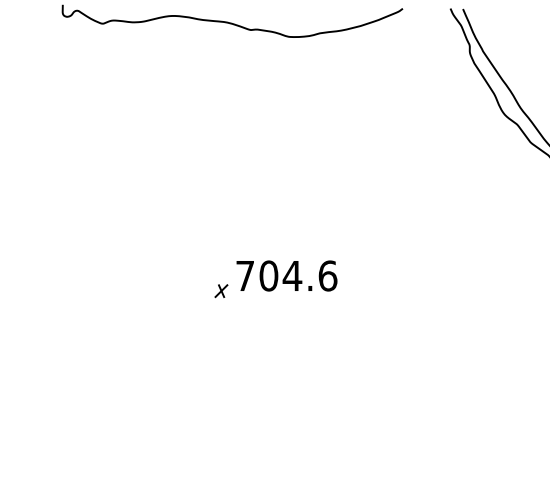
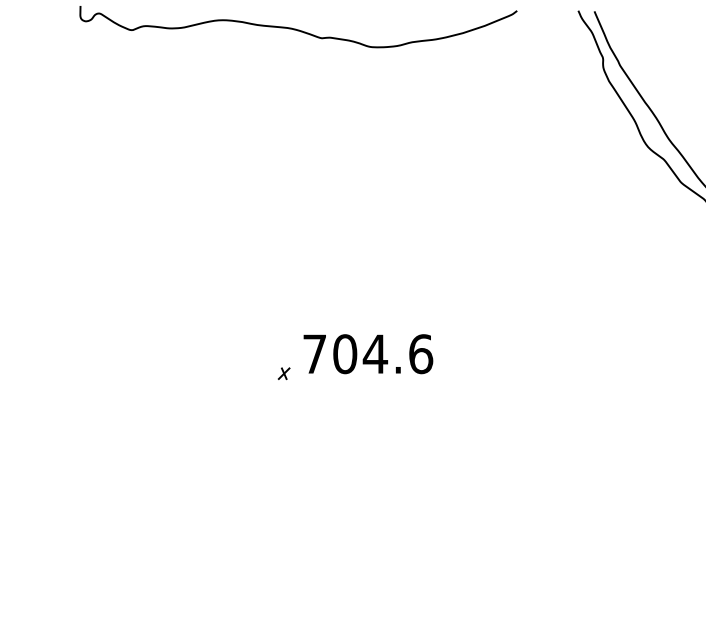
part: (220, 291) -> (283, 373), size x0.7

